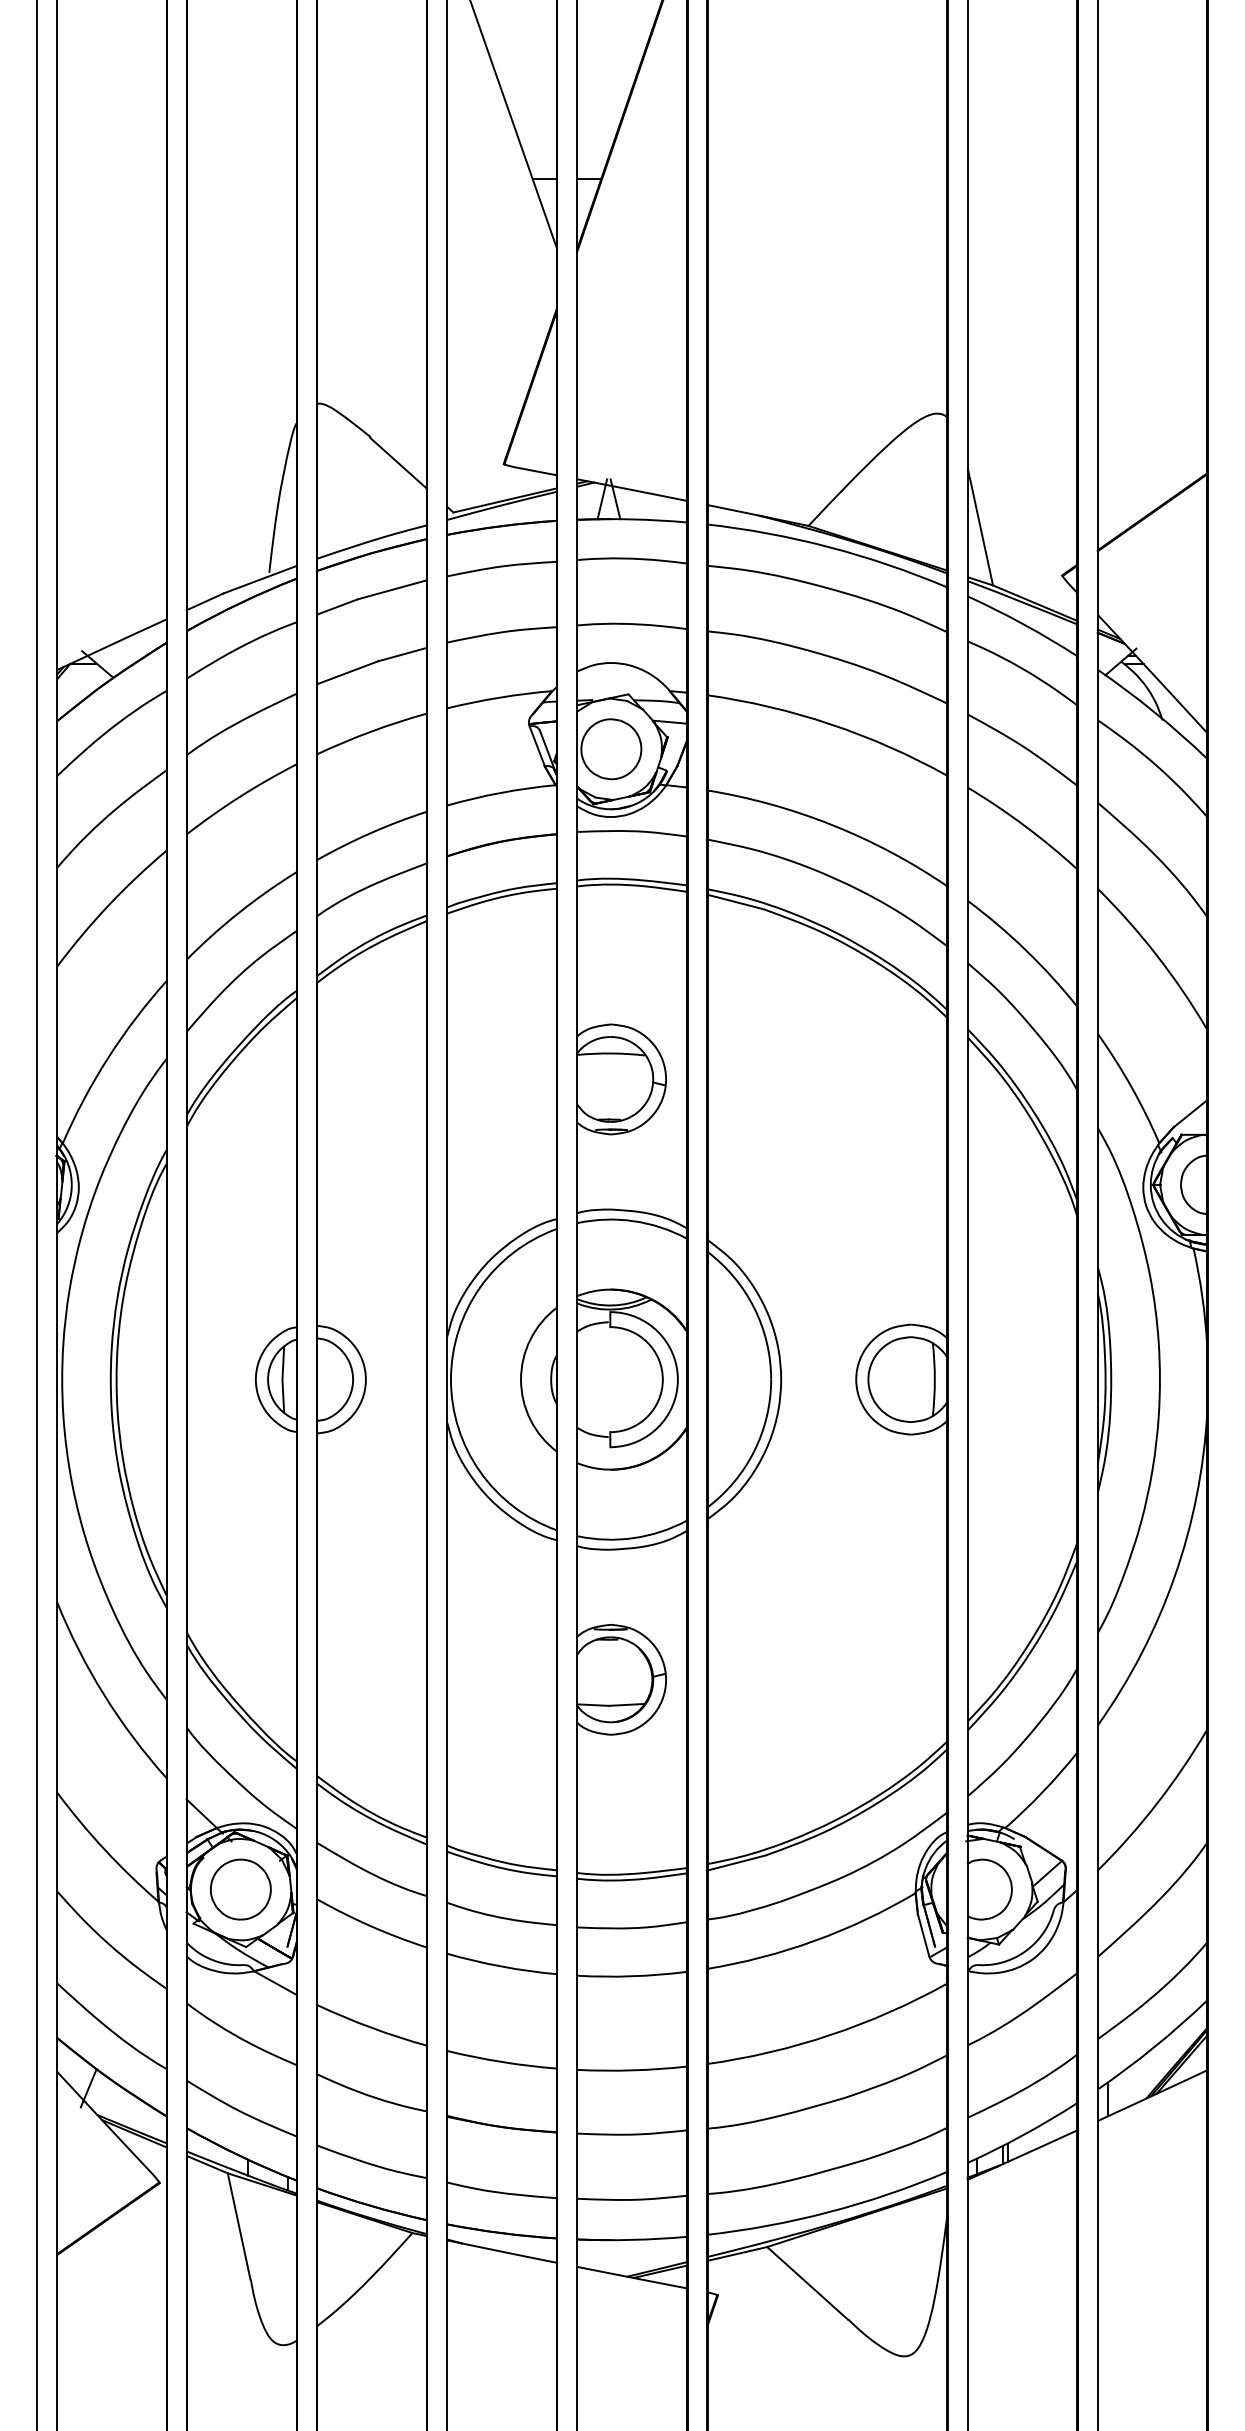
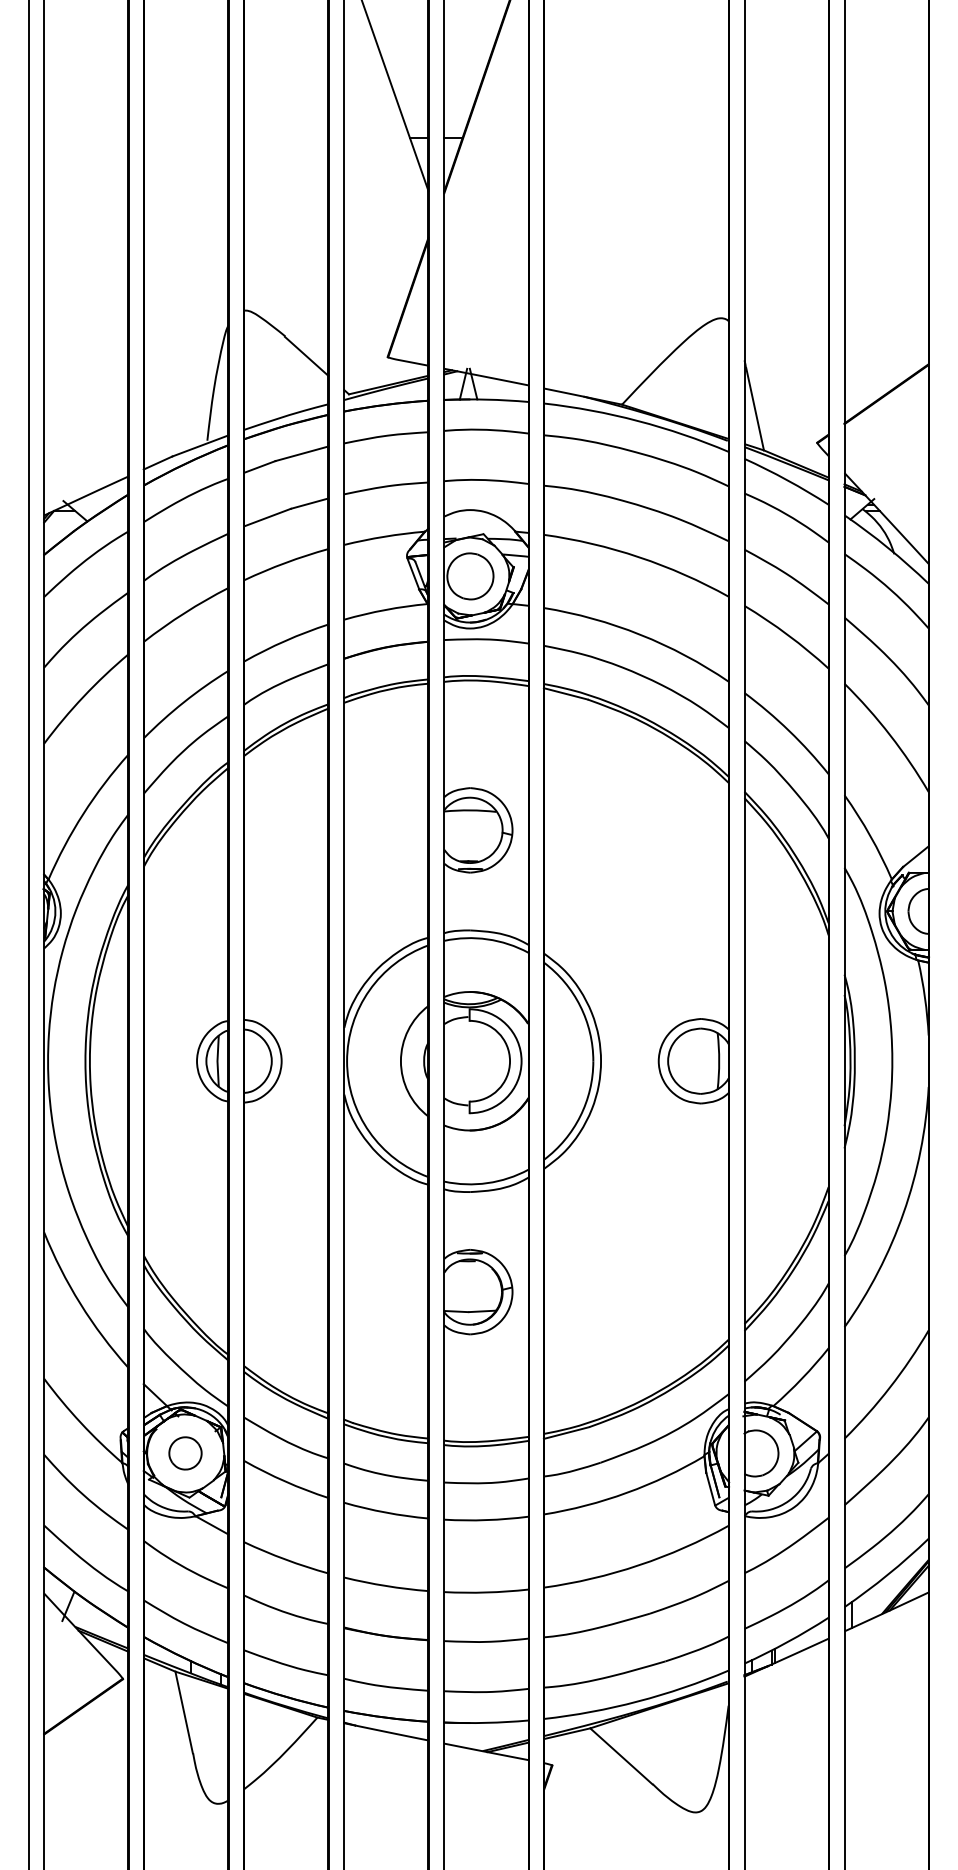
part: (240, 1889) -> (185, 1453), size x0.7

